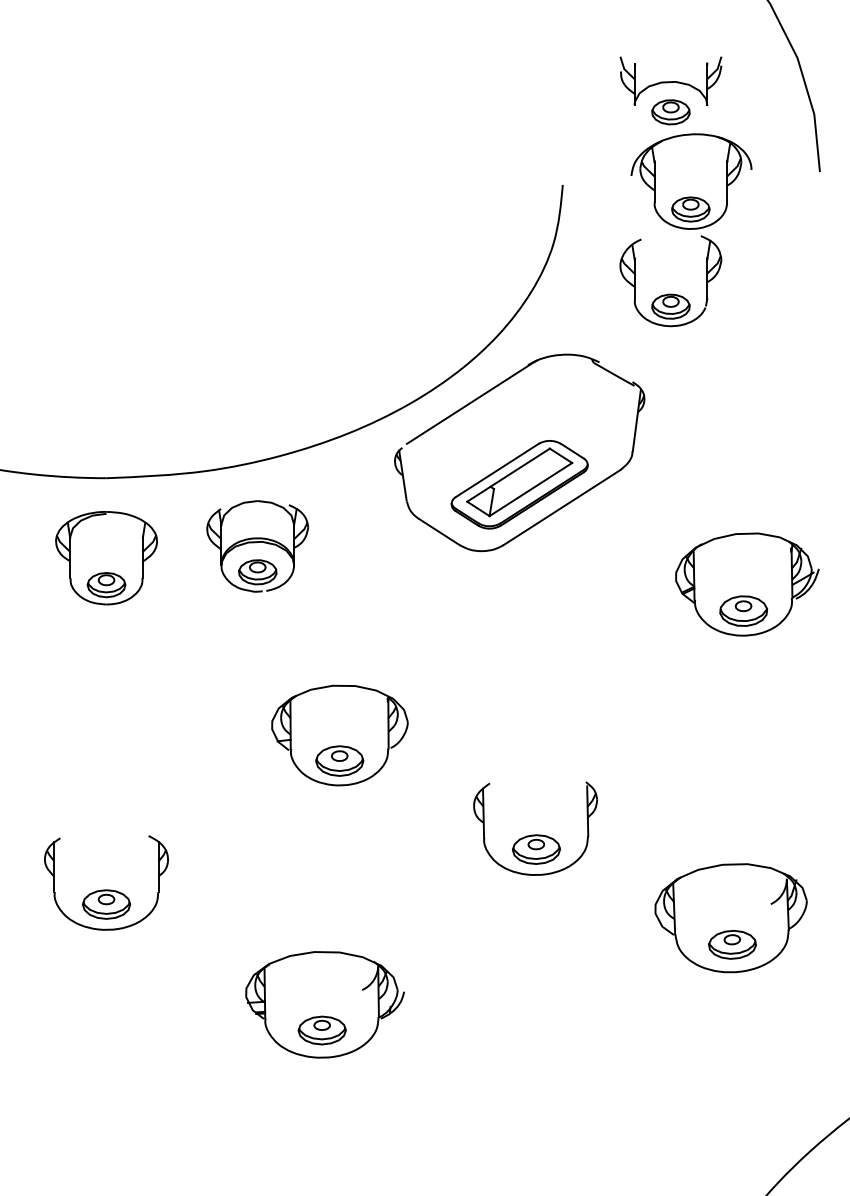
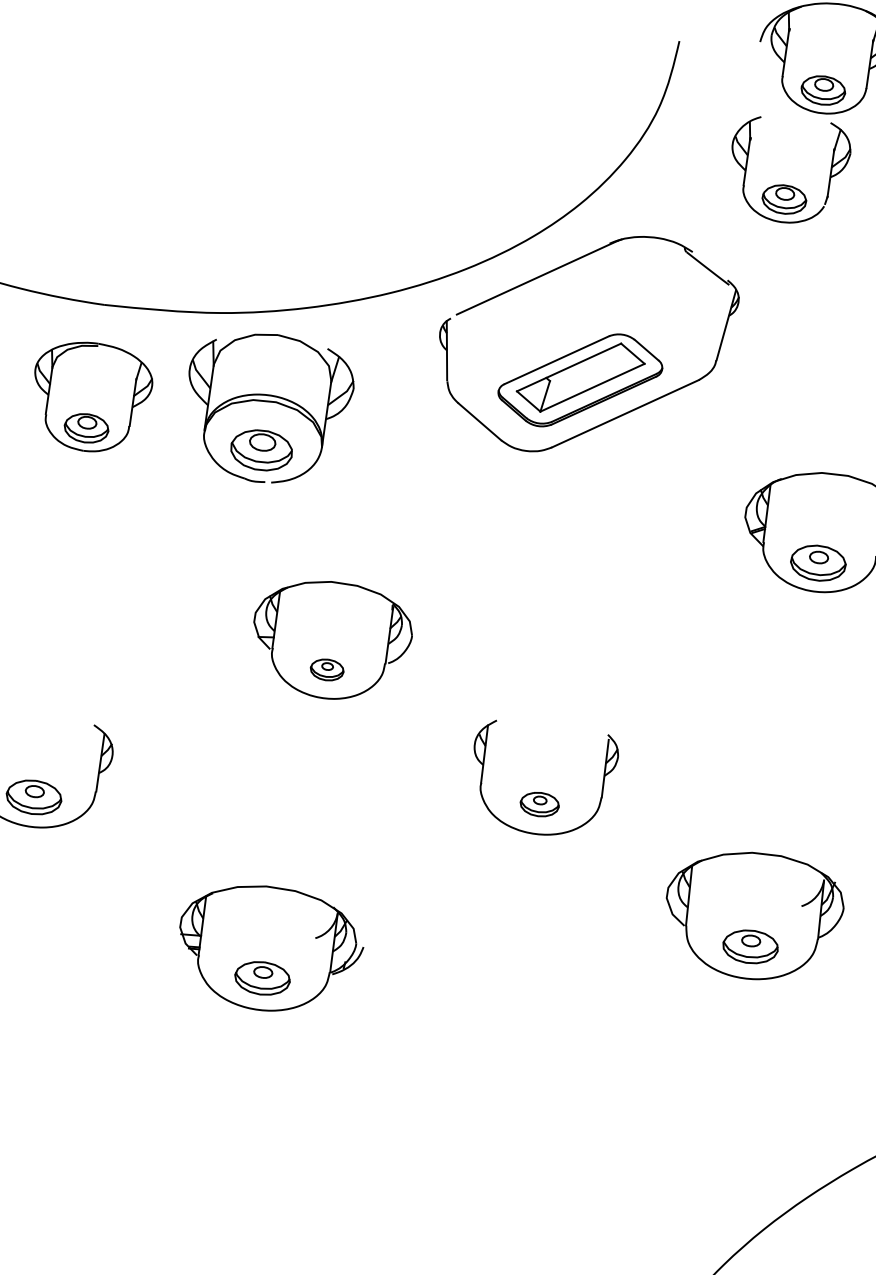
part: (257, 546) -> (267, 408), size x1.4
part: (339, 760) -> (326, 669), size x0.6
part: (536, 849) -> (539, 804), size x0.7

